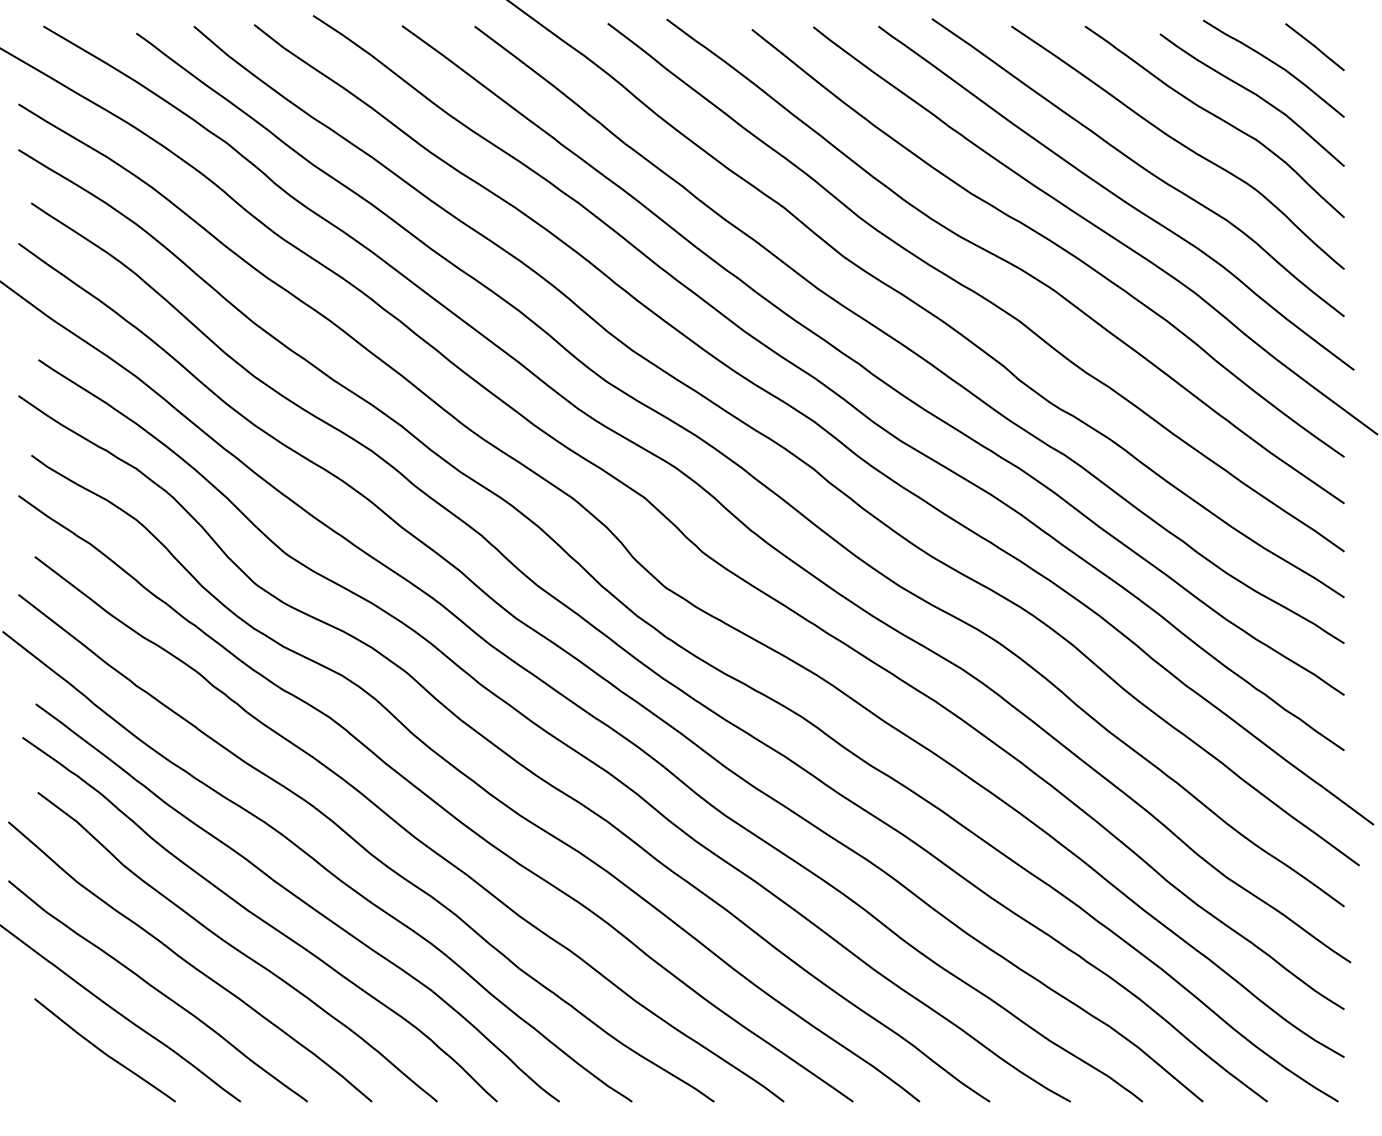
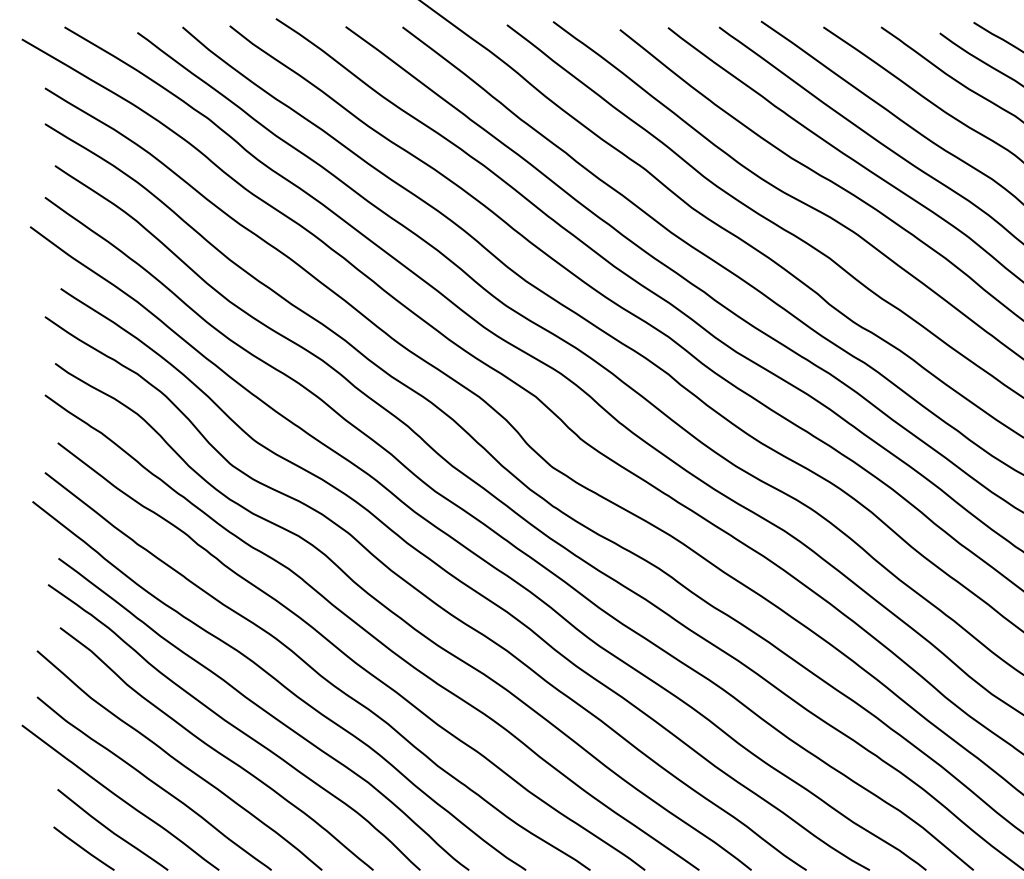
line: (68, 1074) -> (84, 848), added

